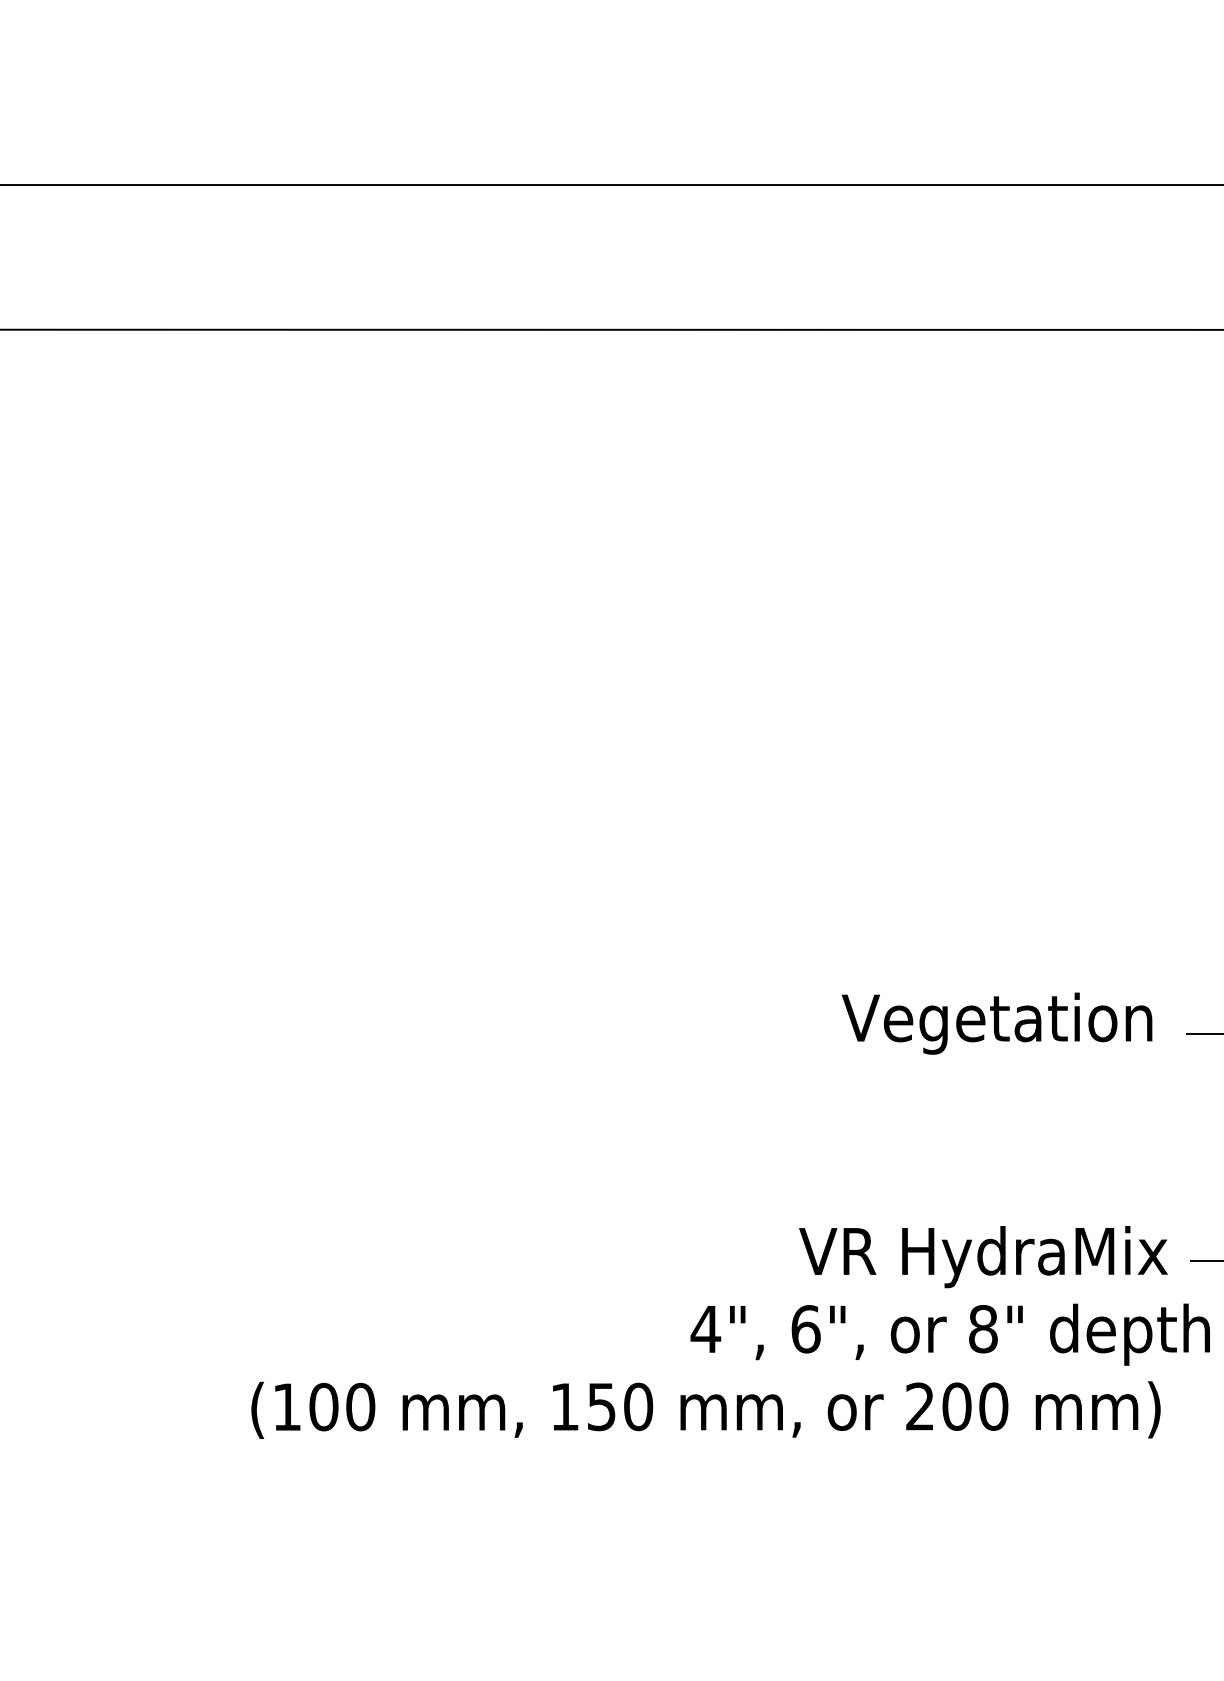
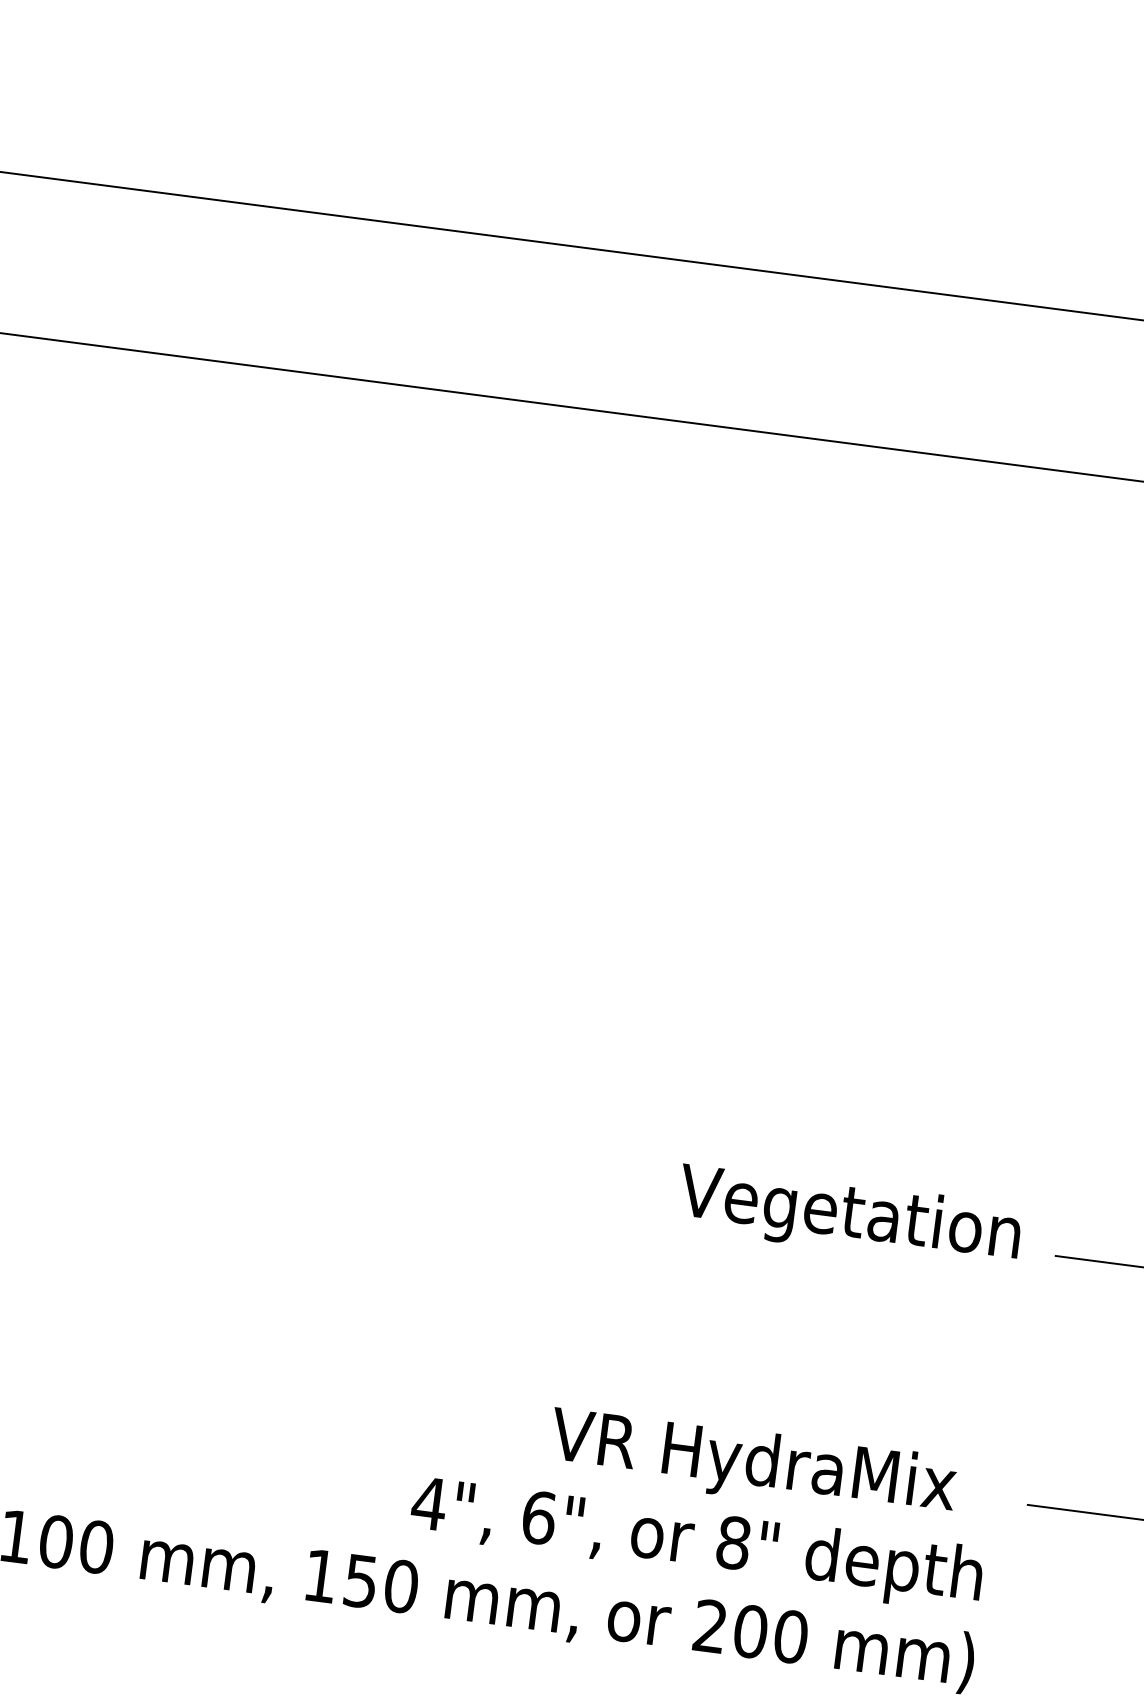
text: (983, 1257) -> (752, 1465), moved
text: (949, 1334) -> (695, 1544), moved

